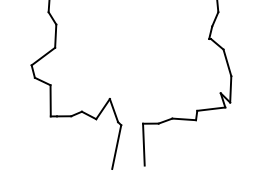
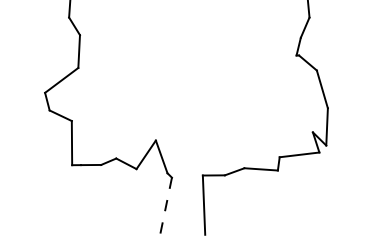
line: (116, 147) -> (165, 208), solid -> dashed

